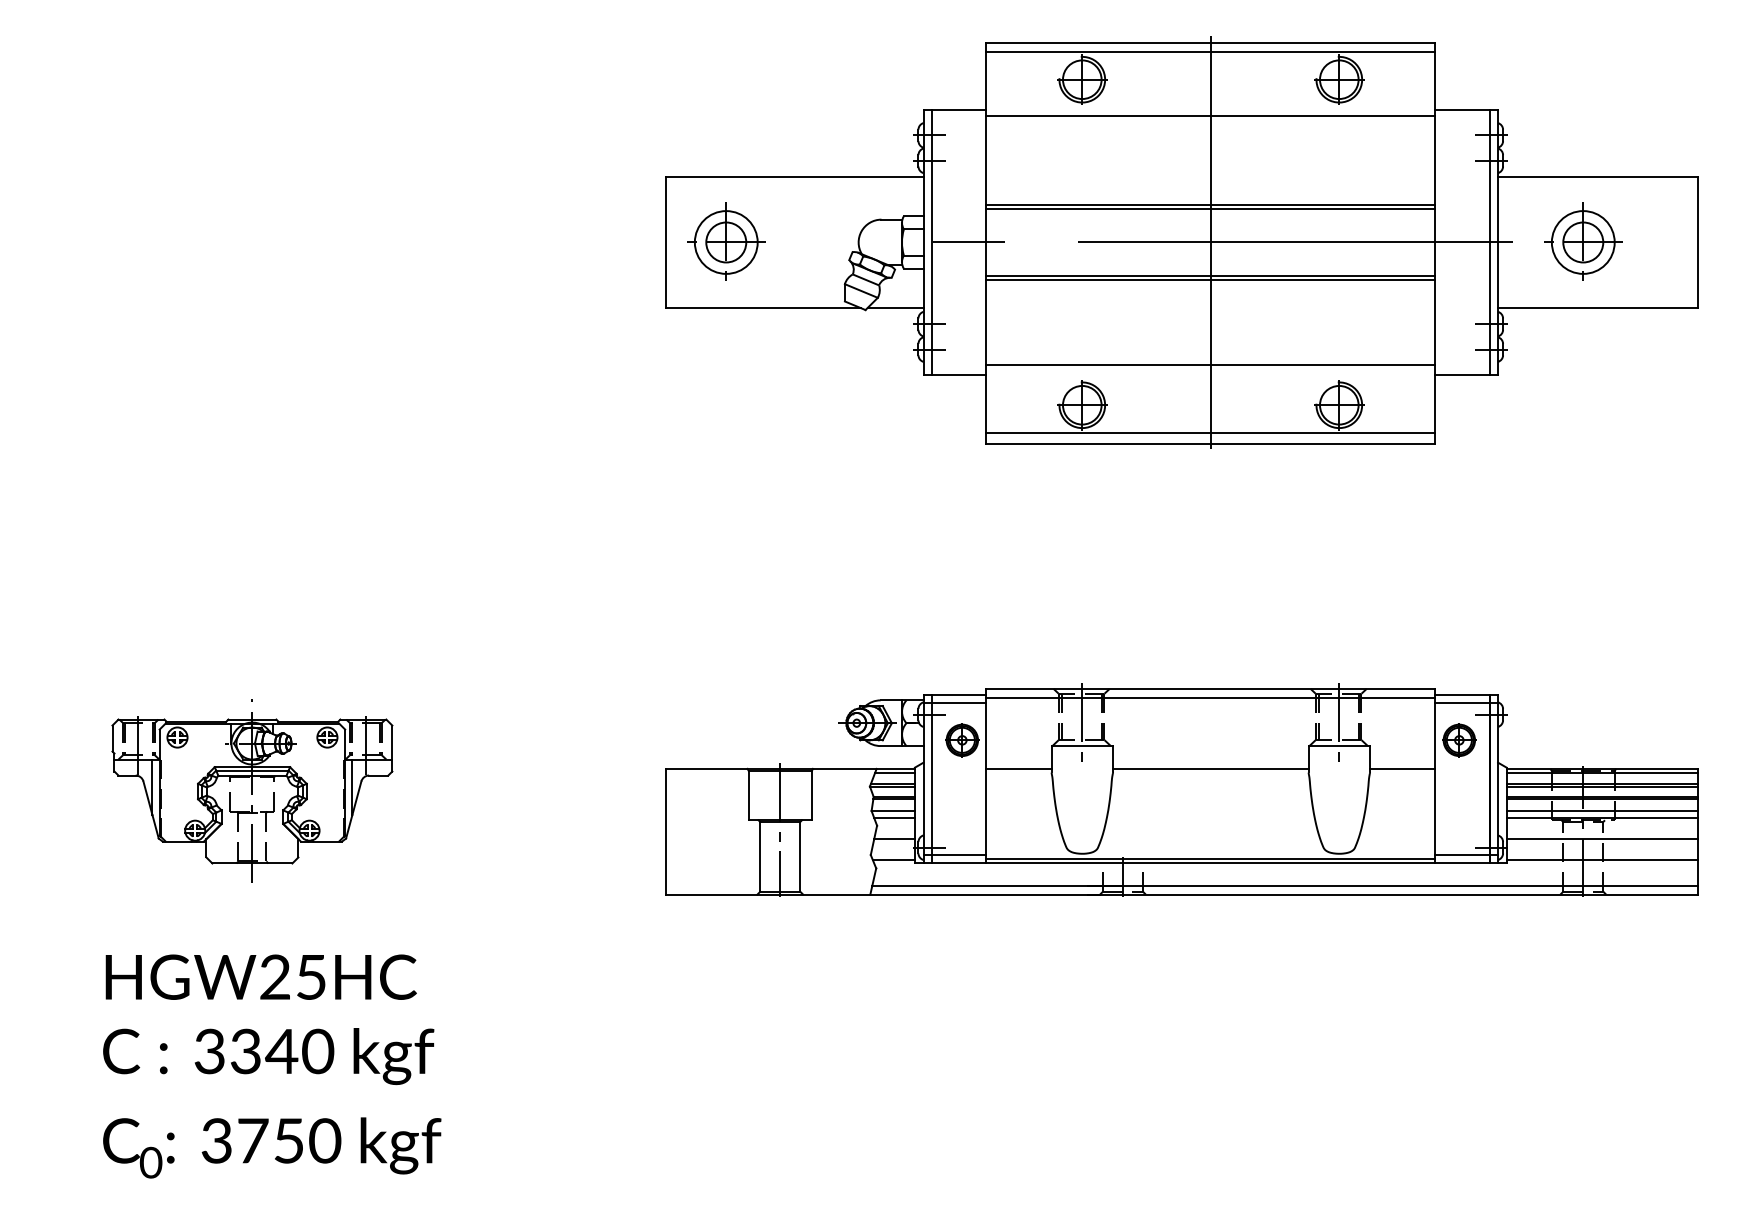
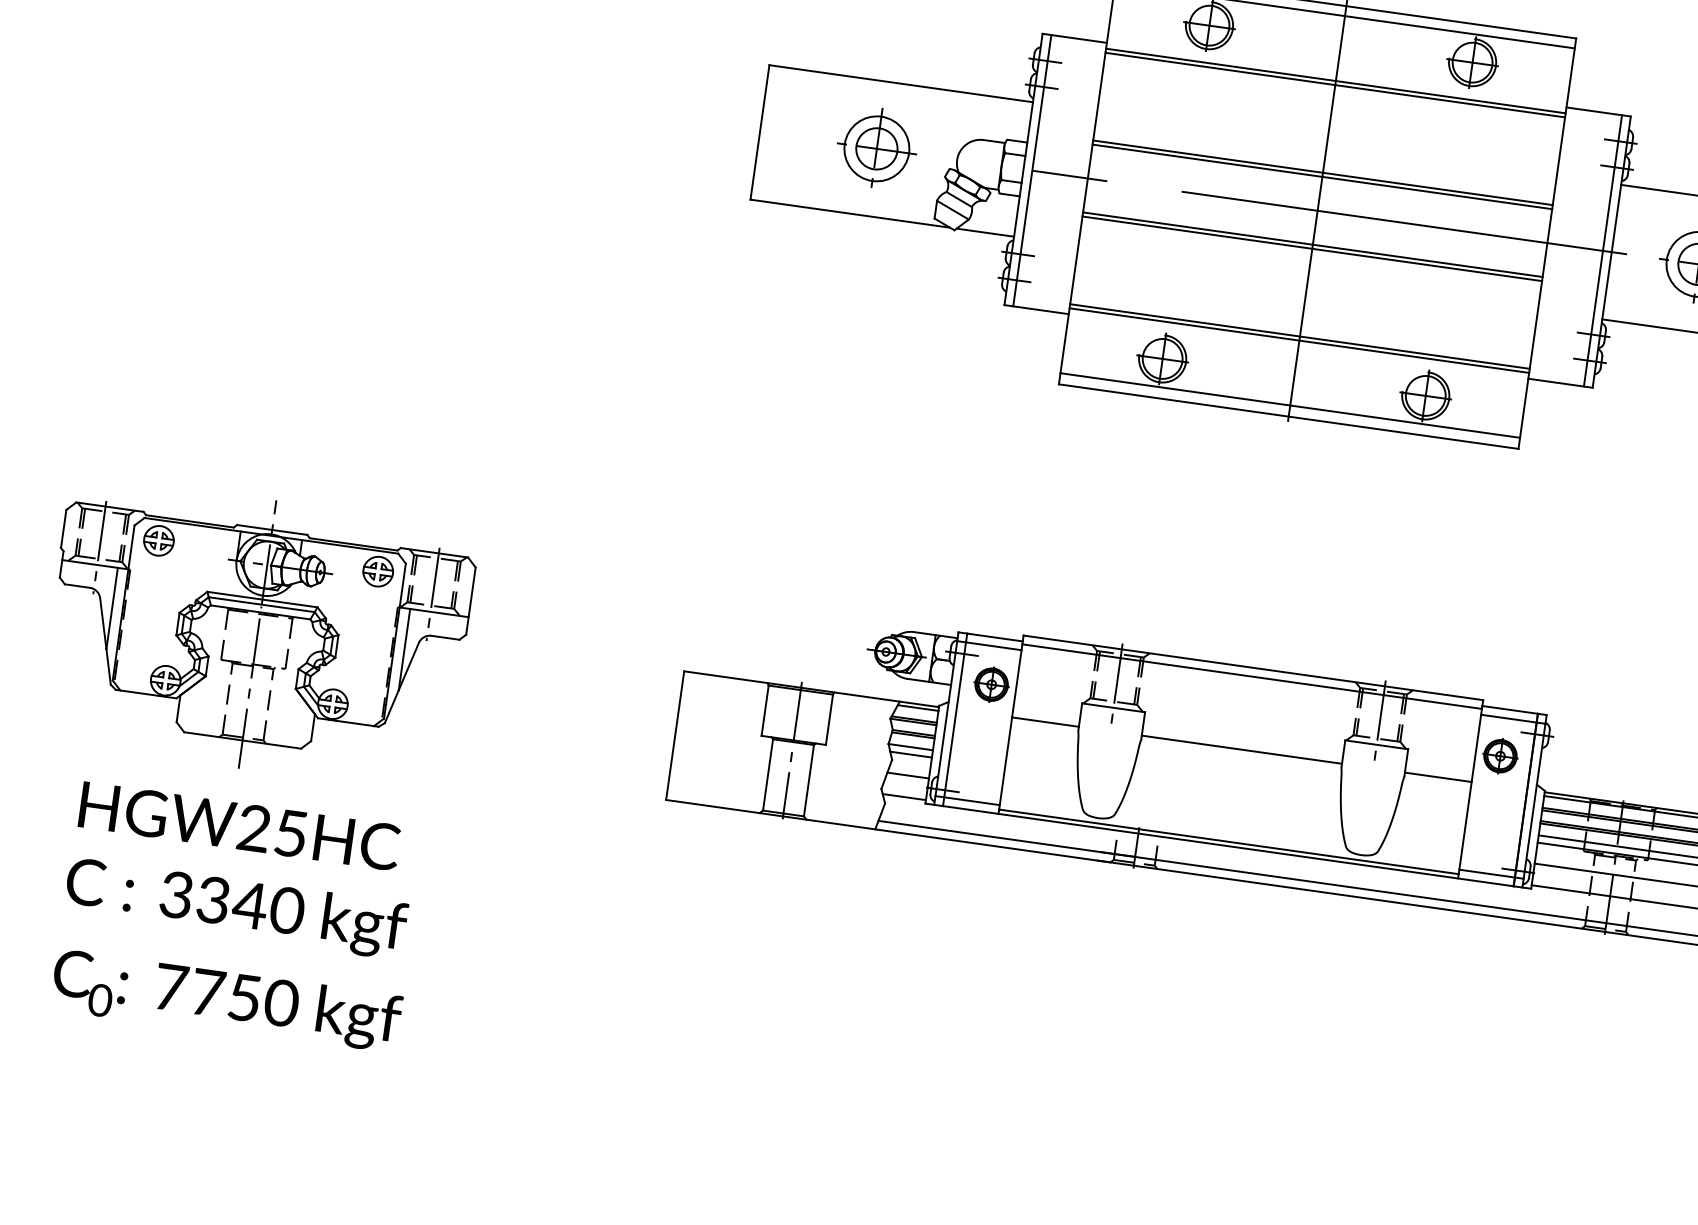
line: (1210, 119) -> (1335, 84), added
part: (726, 241) -> (877, 147), moved
line: (1210, 369) -> (1299, 340), added
part: (252, 790) -> (257, 633), size x1.43
text: (216, 1140) -> (170, 987), 3750 -> 7750

